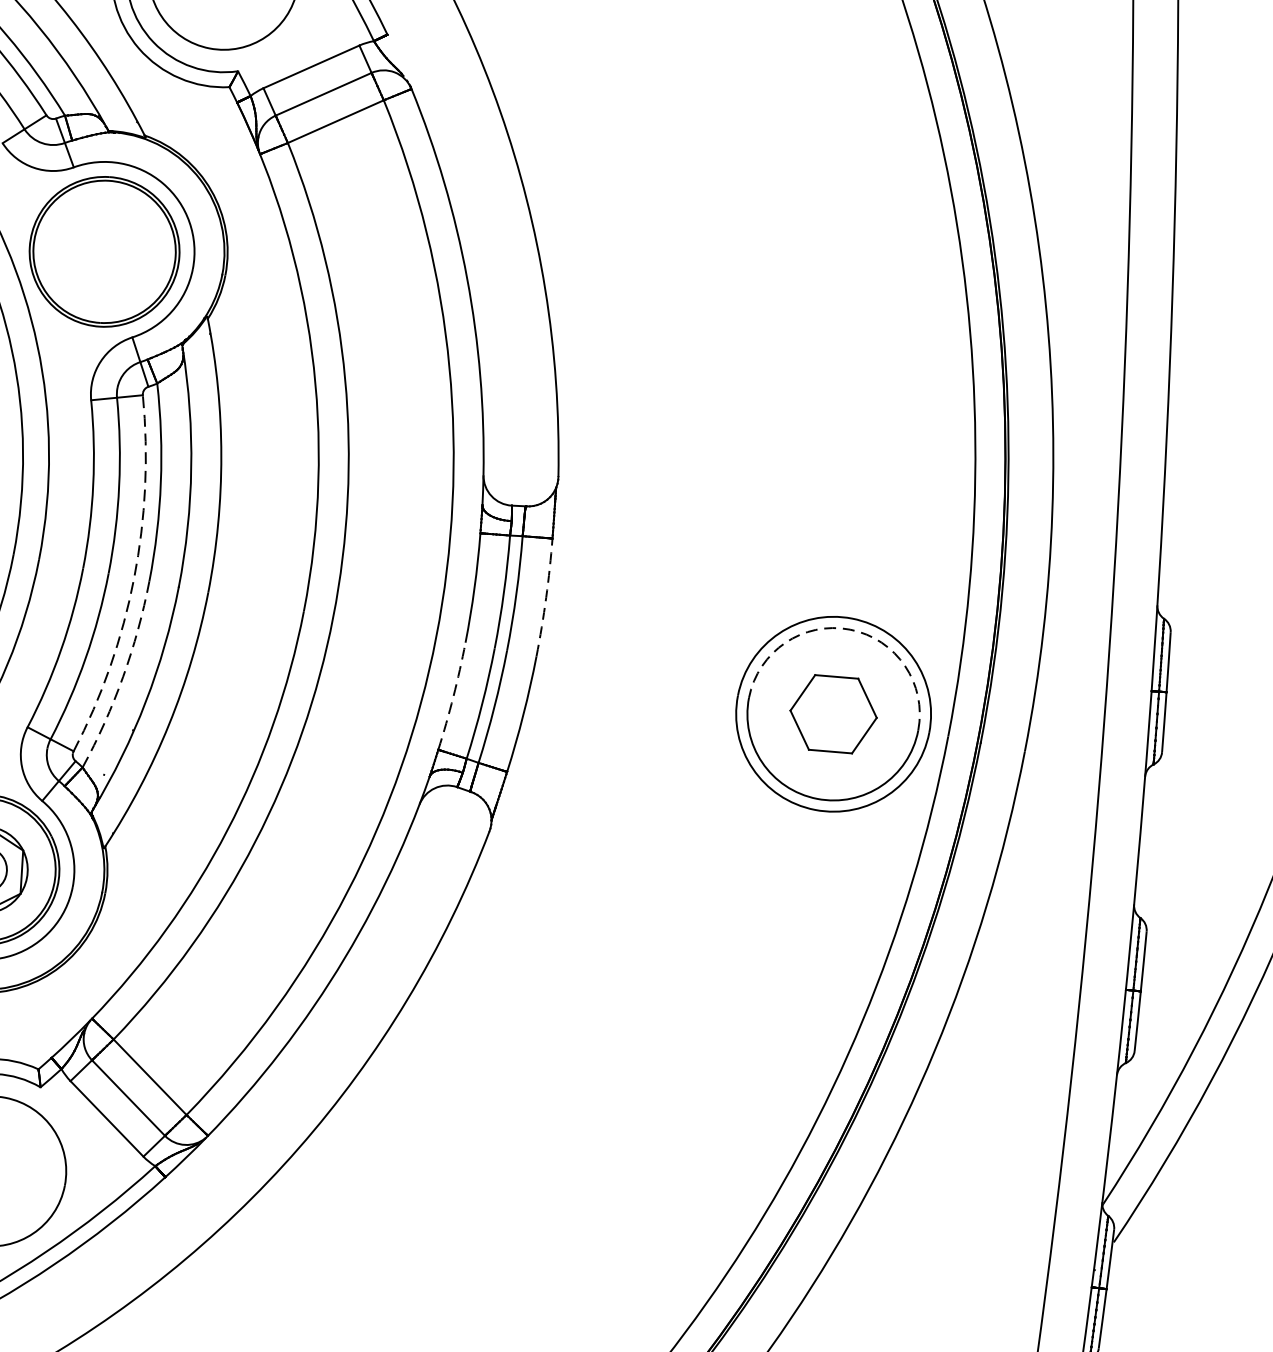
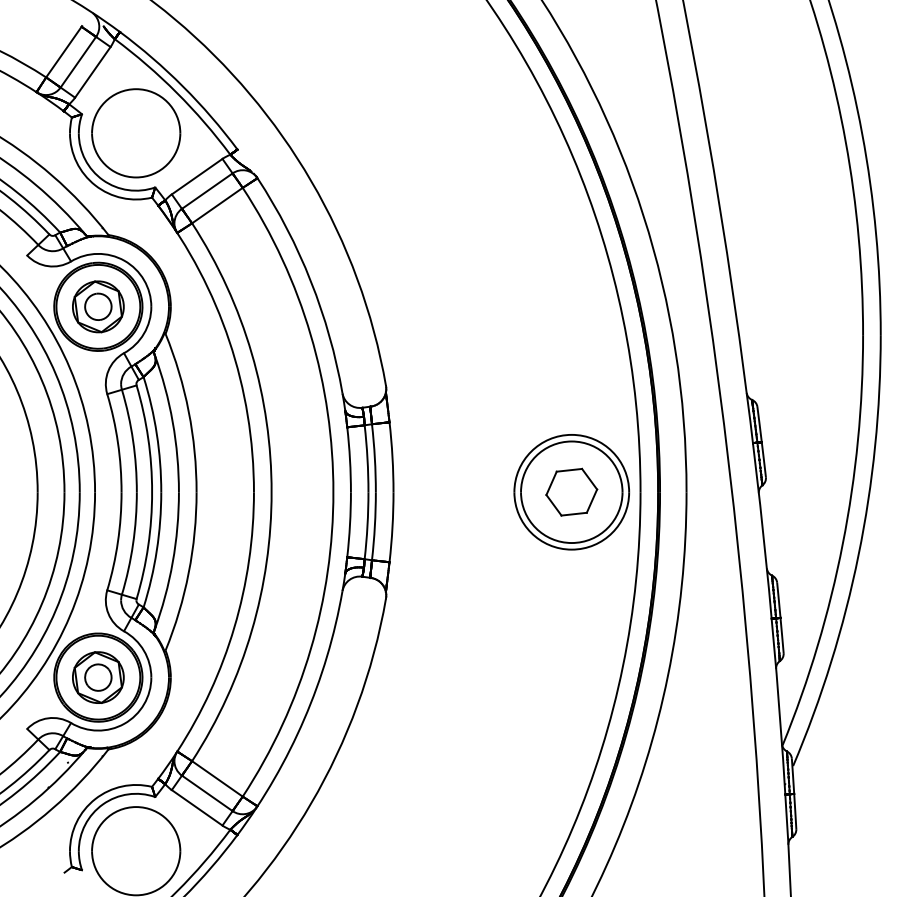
part: (104, 251) -> (98, 306), added
arc: (134, 578) -> (152, 492), dashed -> solid
arc: (546, 598) -> (392, 457), dashed -> solid
arc: (849, 629) -> (571, 441), dashed -> solid
arc: (122, 676) -> (156, 550), dashed -> solid
arc: (454, 696) -> (350, 524), dashed -> solid

